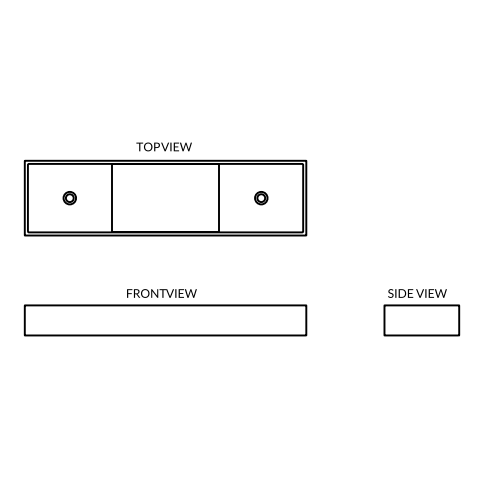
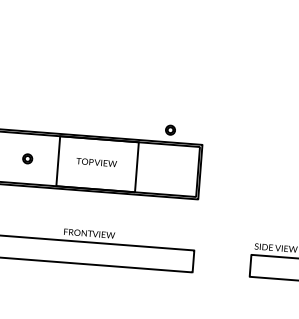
text: (163, 146) -> (96, 162), moved
part: (261, 198) -> (170, 130), moved

